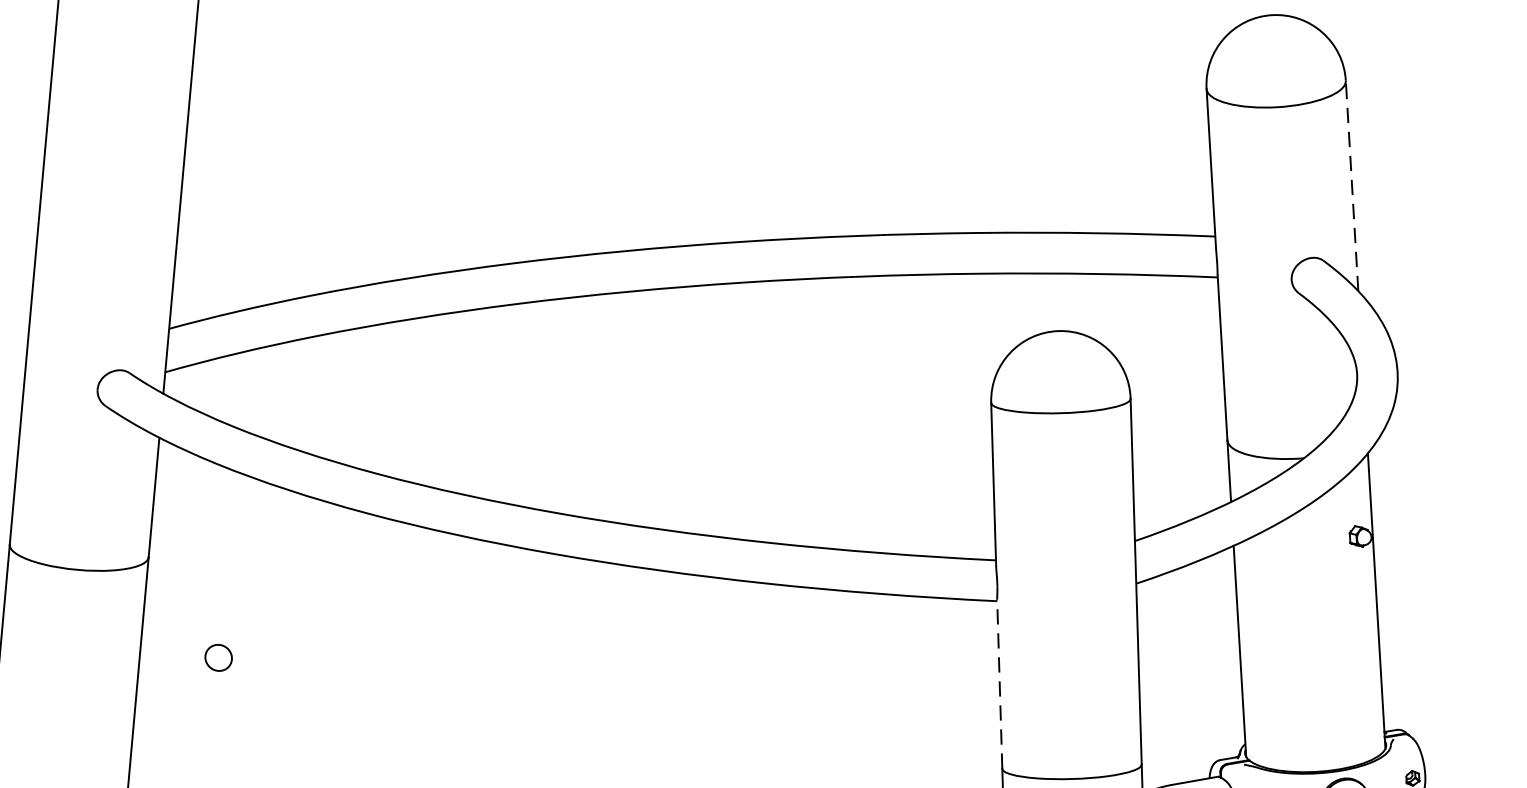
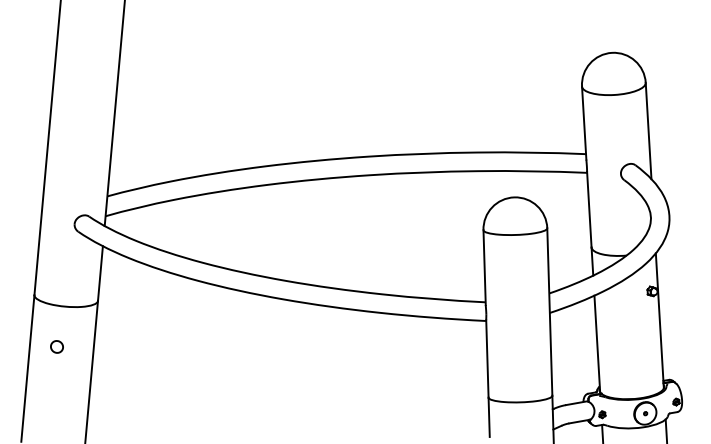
line: (1351, 184) -> (648, 130), dashed -> solid
part: (217, 656) -> (56, 346), moved
line: (999, 683) -> (487, 358), dashed -> solid

